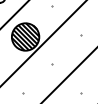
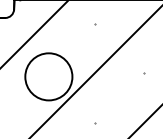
hatch: (25, 36) -> (48, 75), removed

